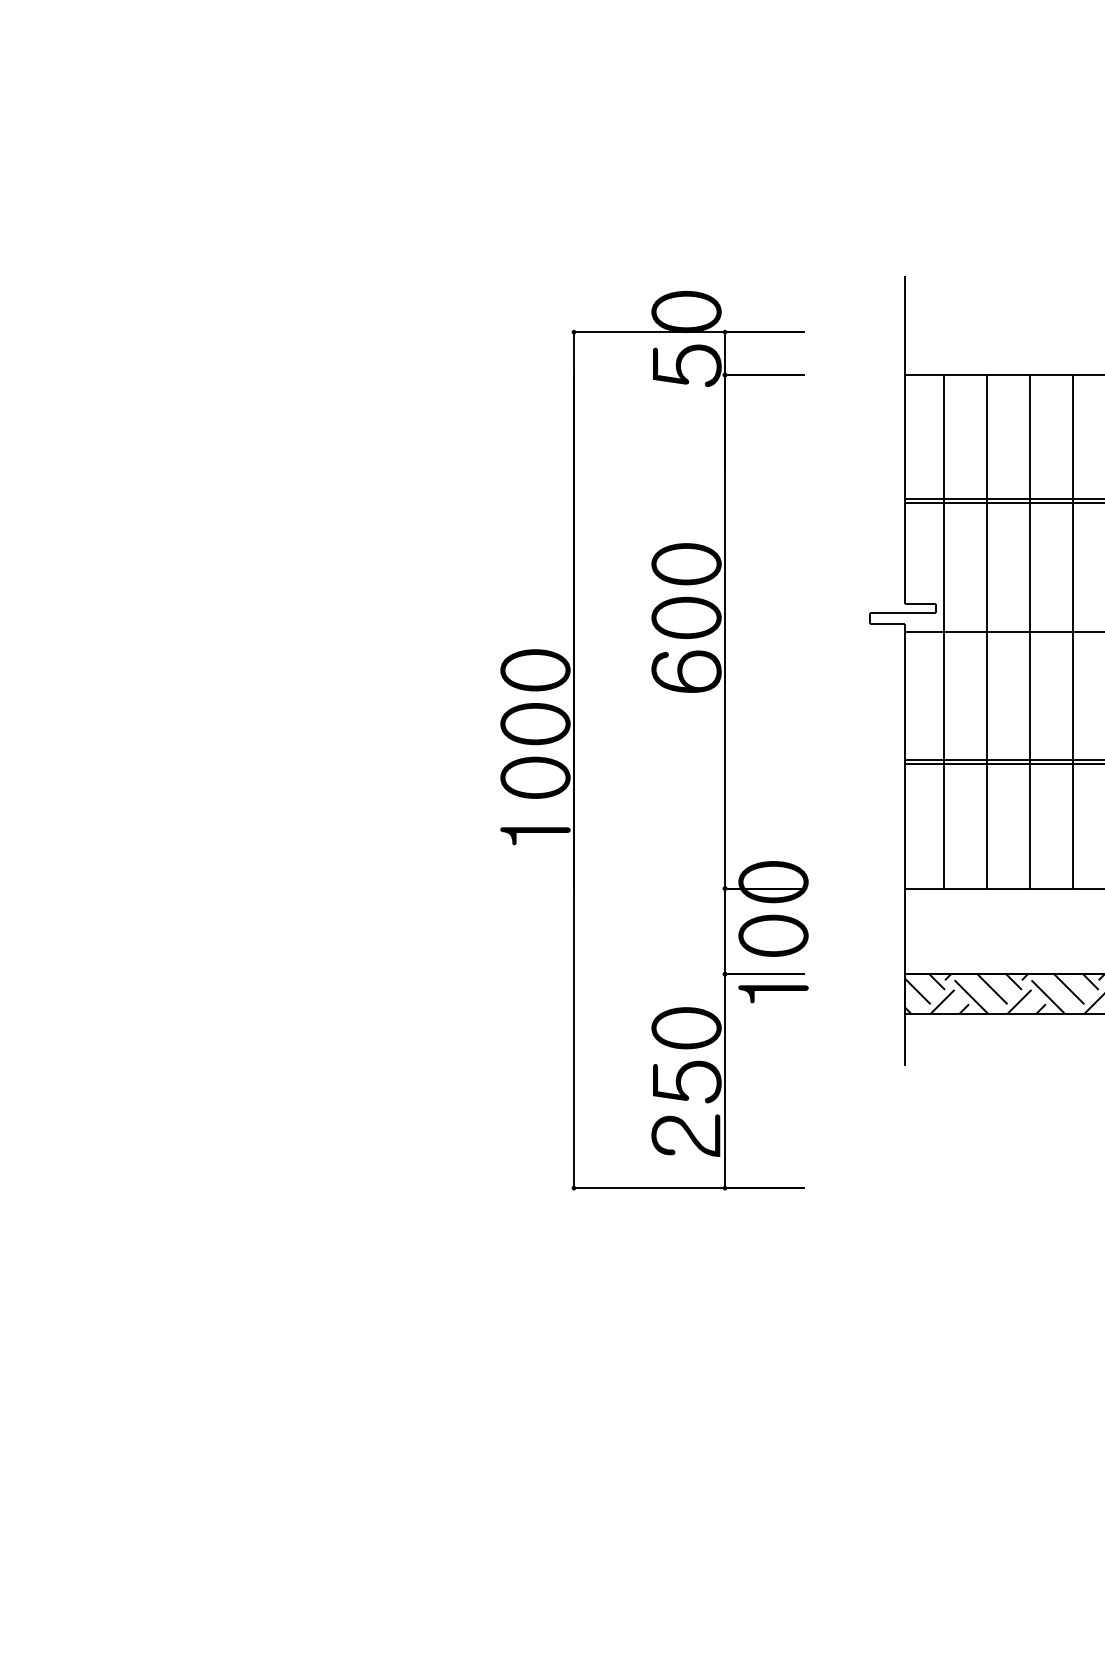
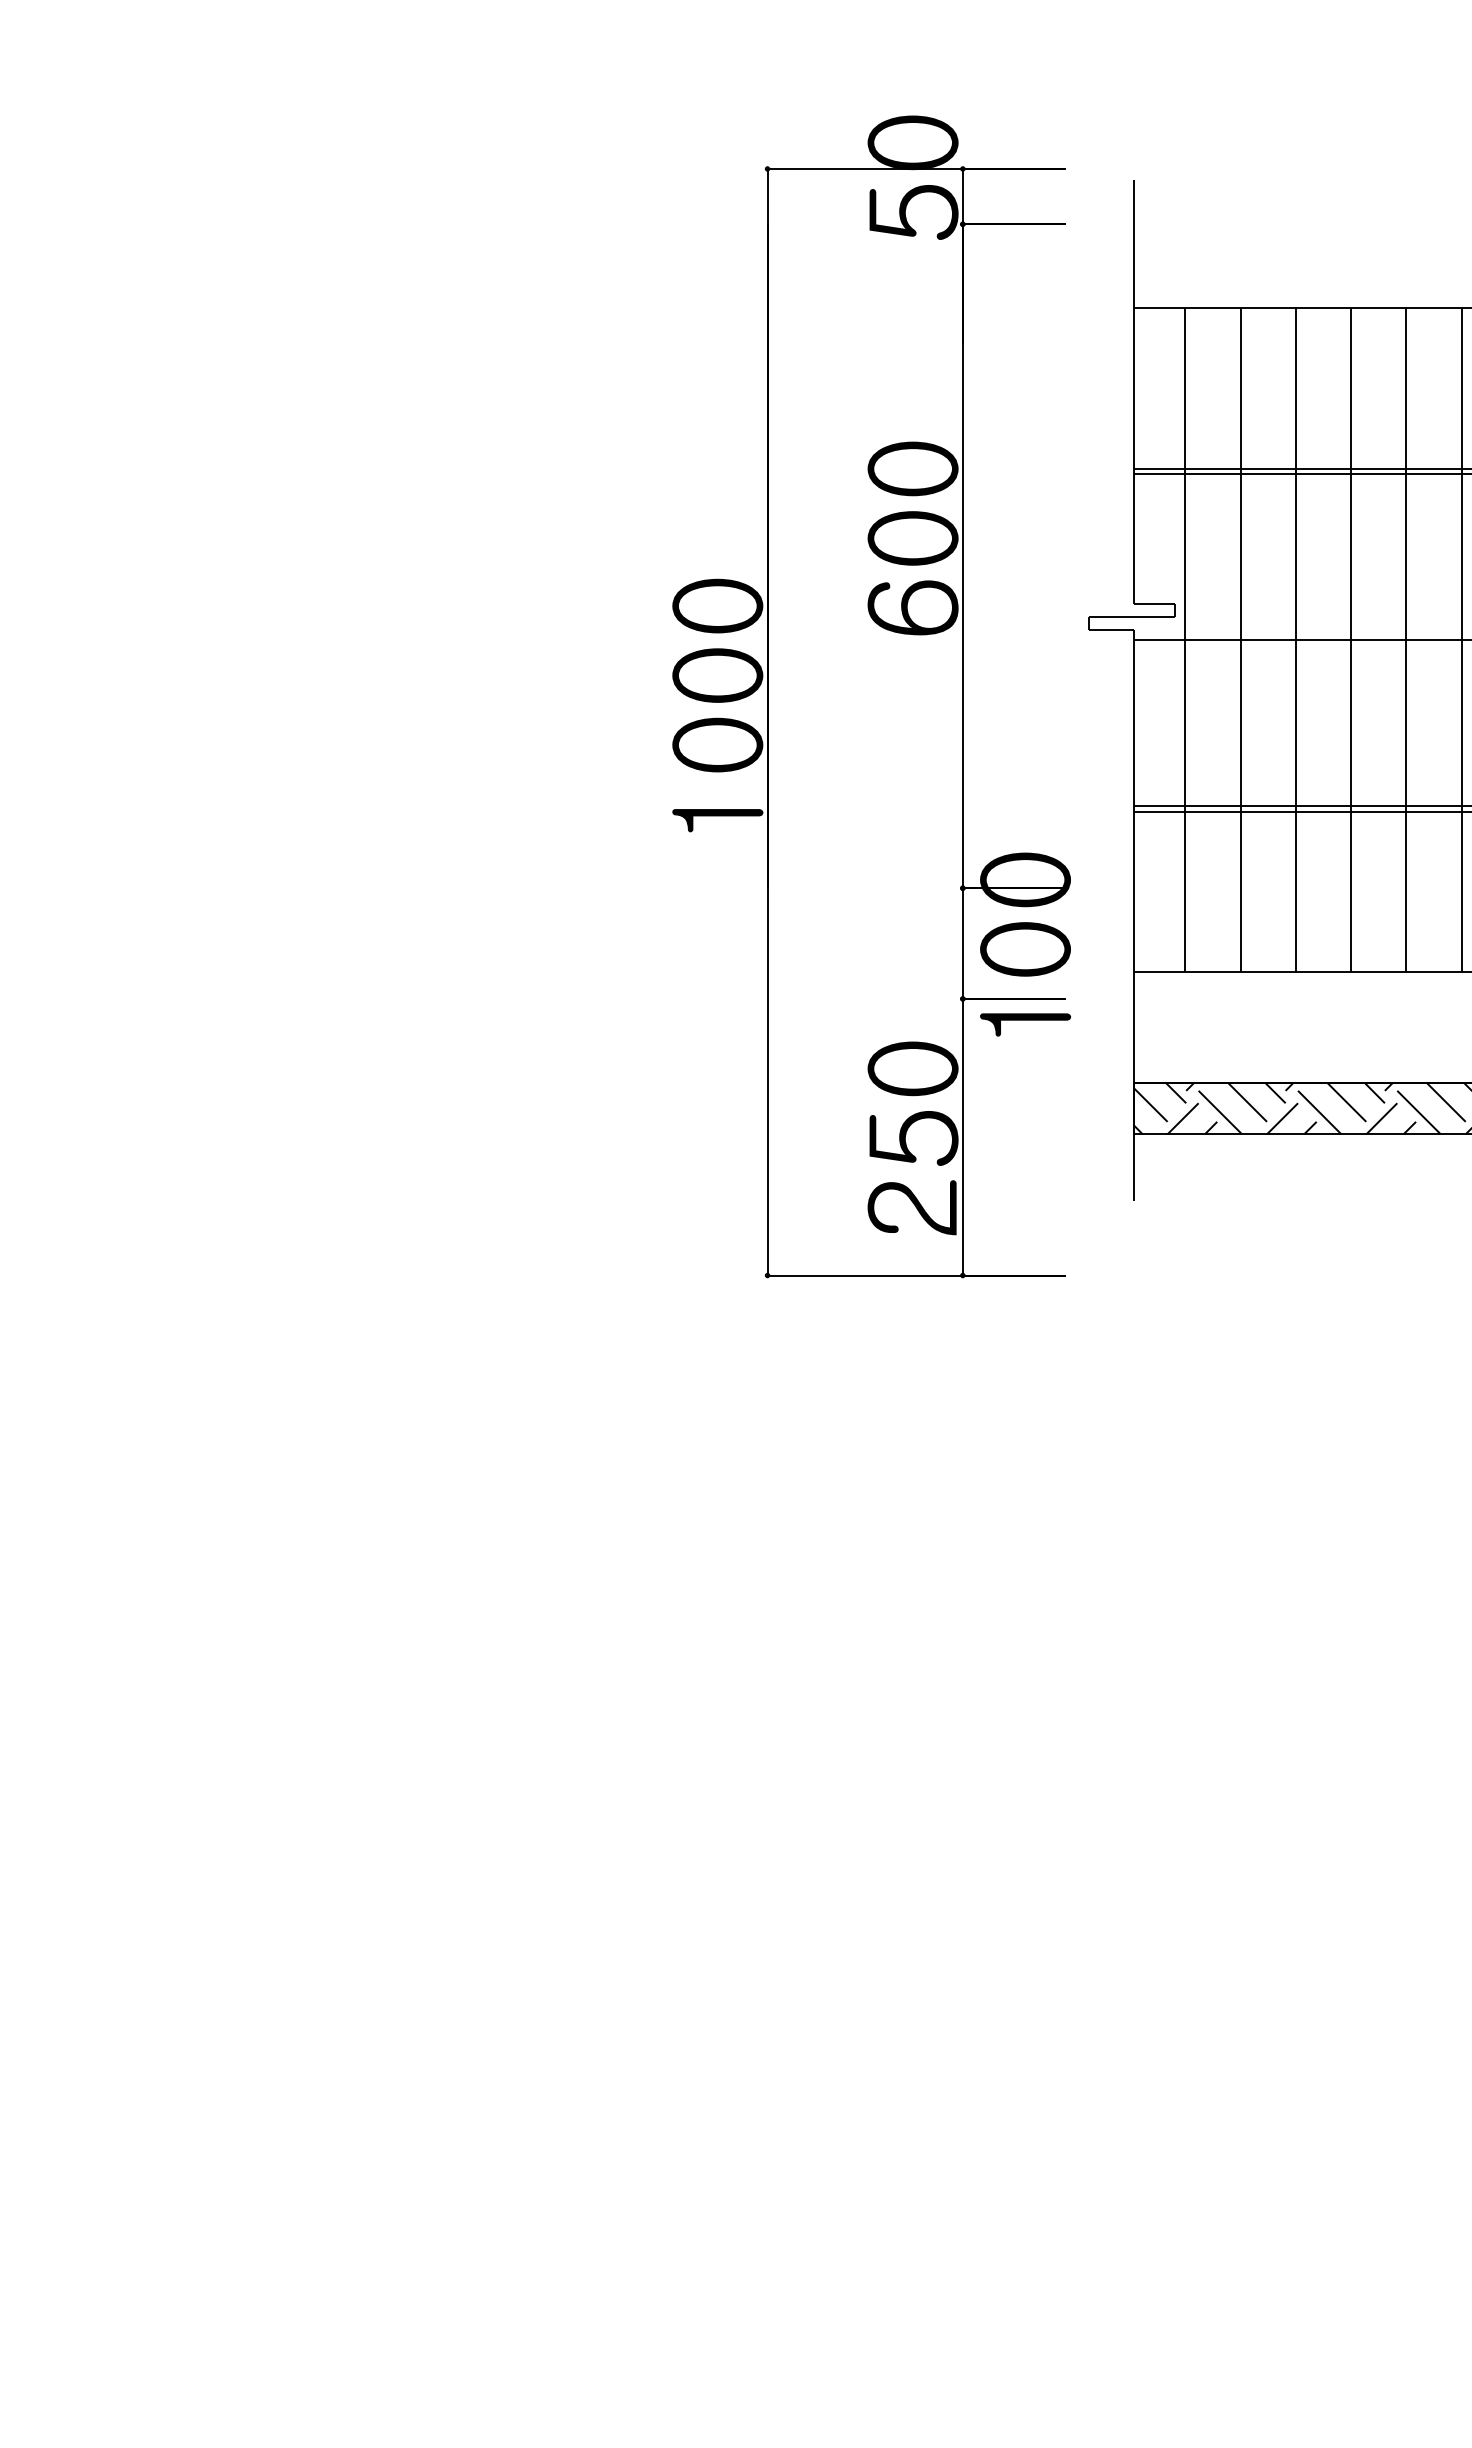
part: (654, 740) -> (871, 696), moved

